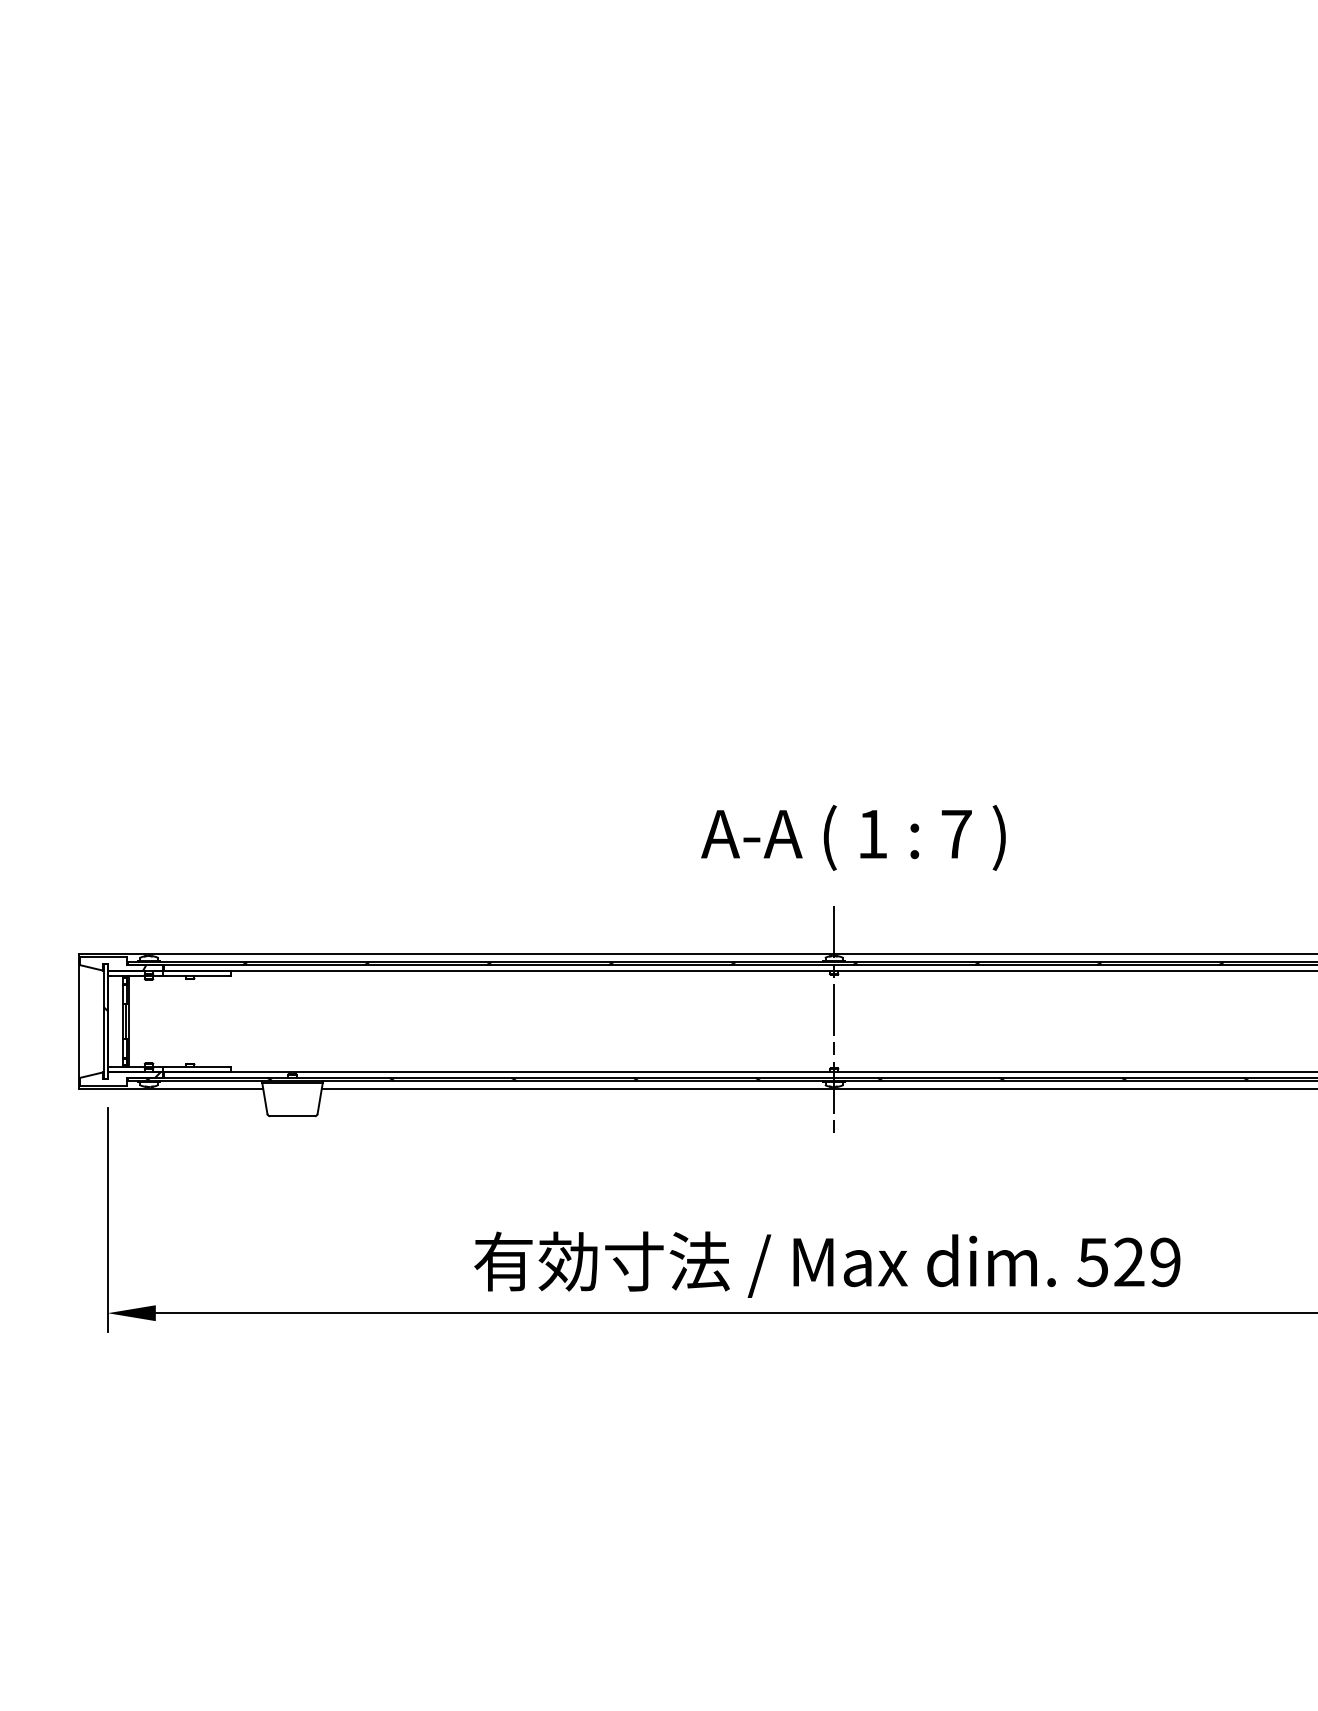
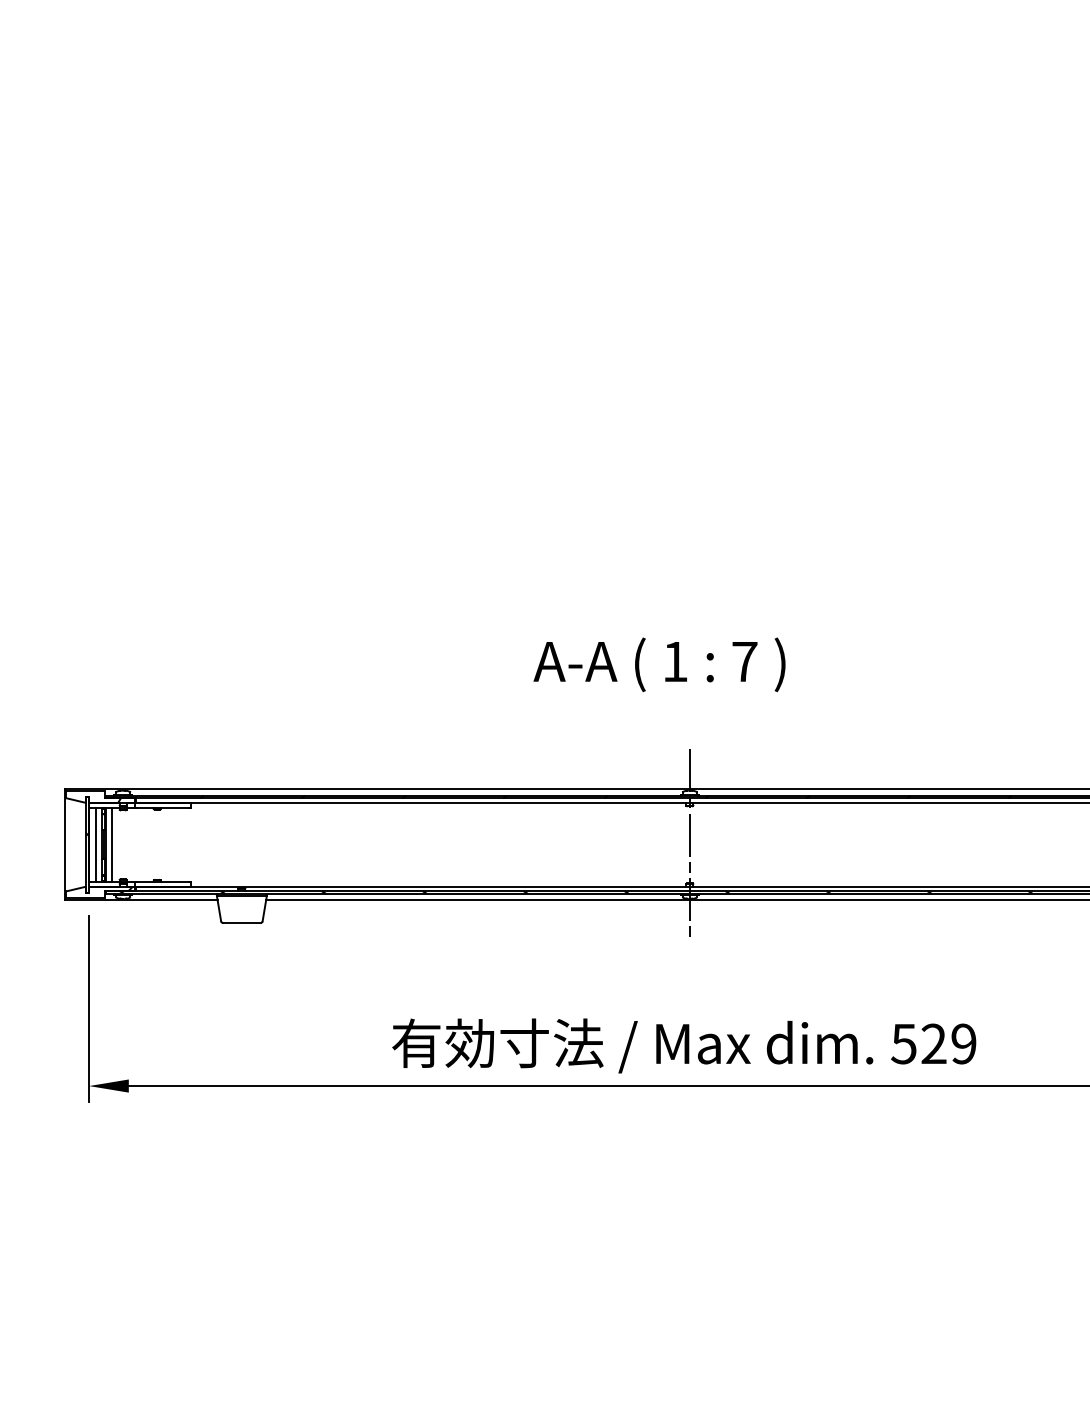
text: (853, 837) -> (659, 664), moved
line: (116, 1021) -> (96, 844), added
line: (135, 1021) -> (112, 844), added

